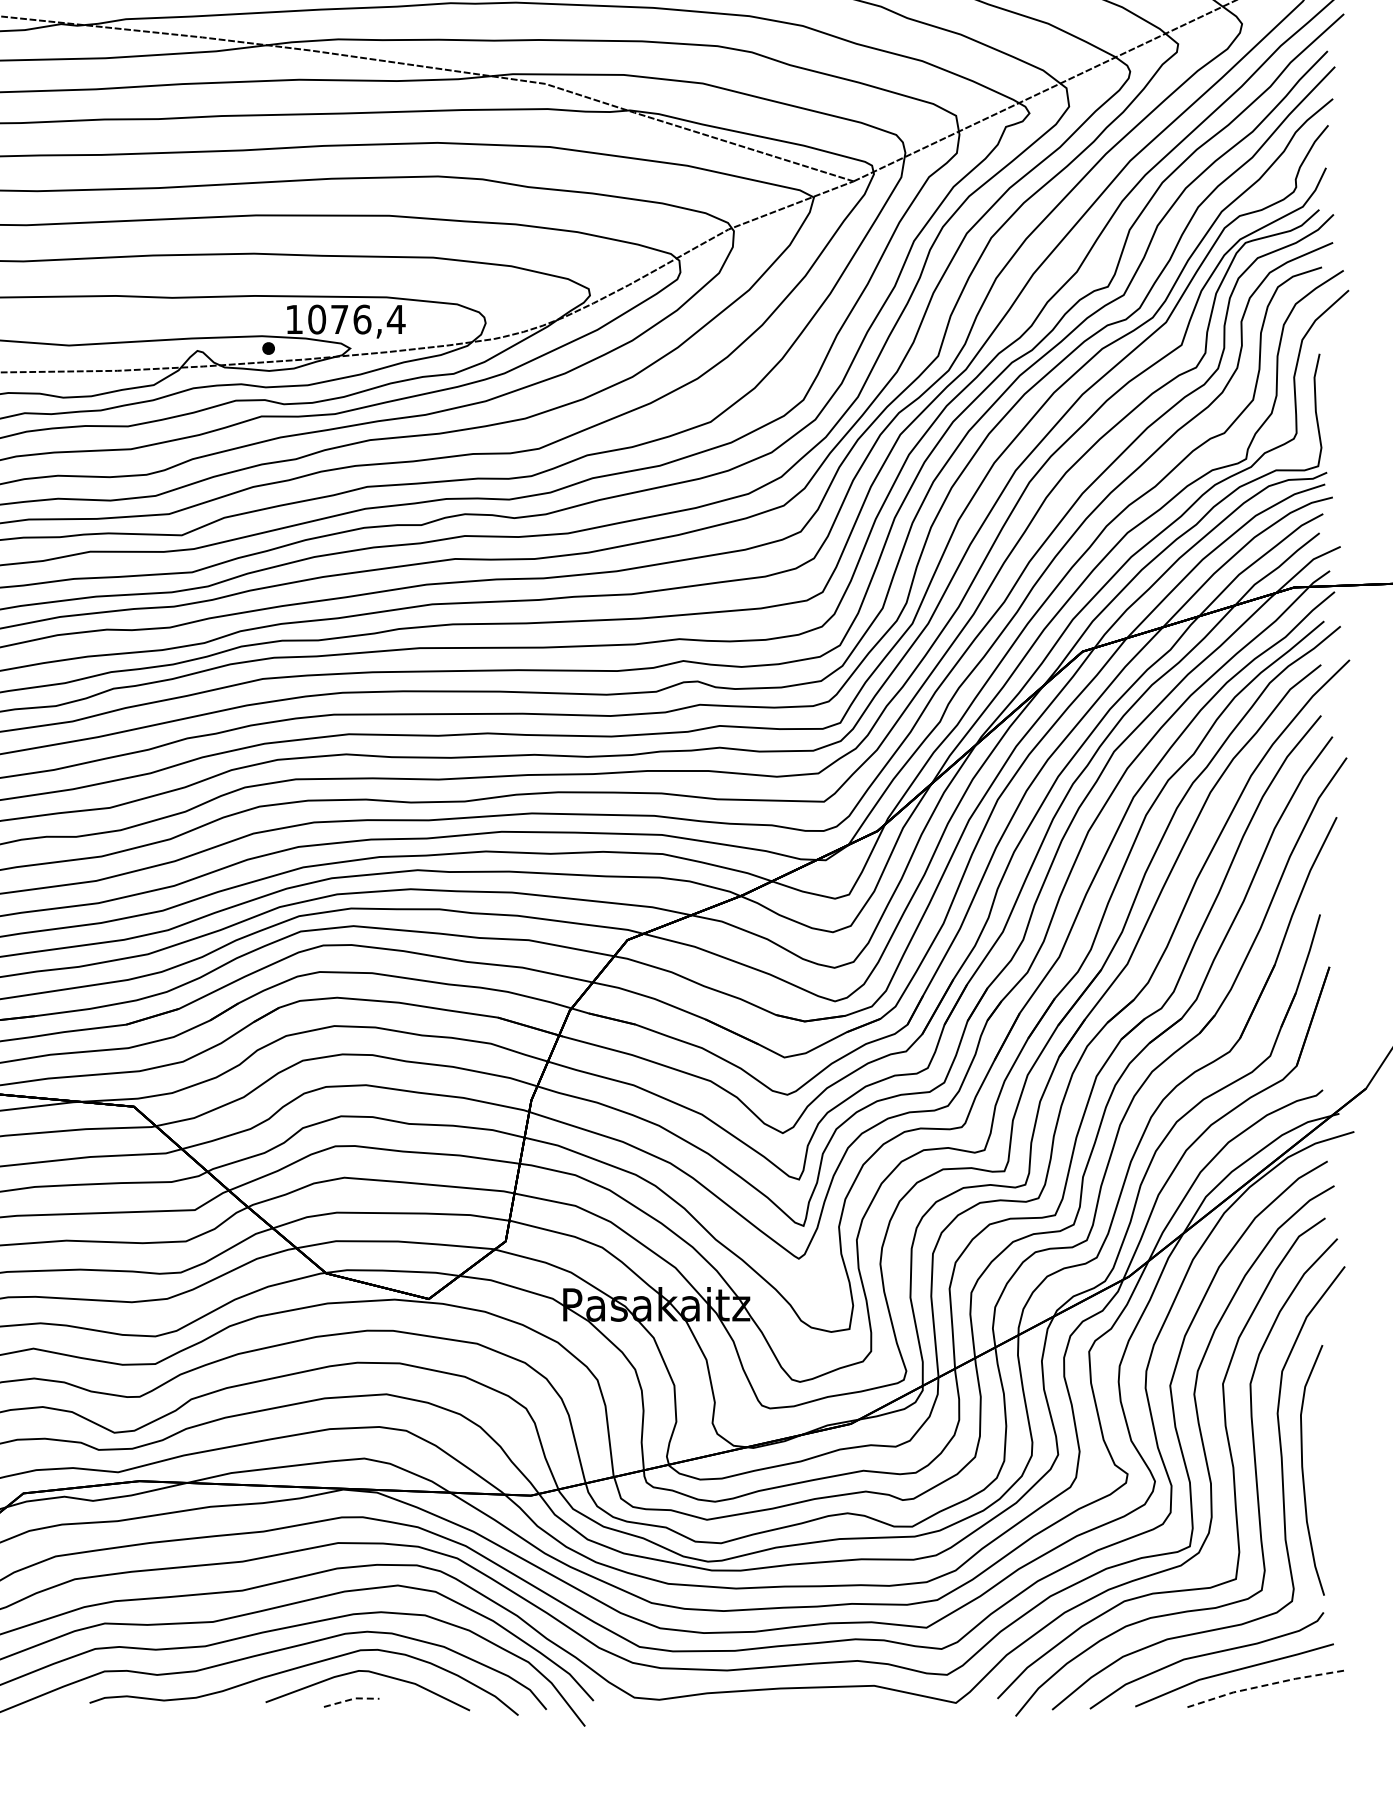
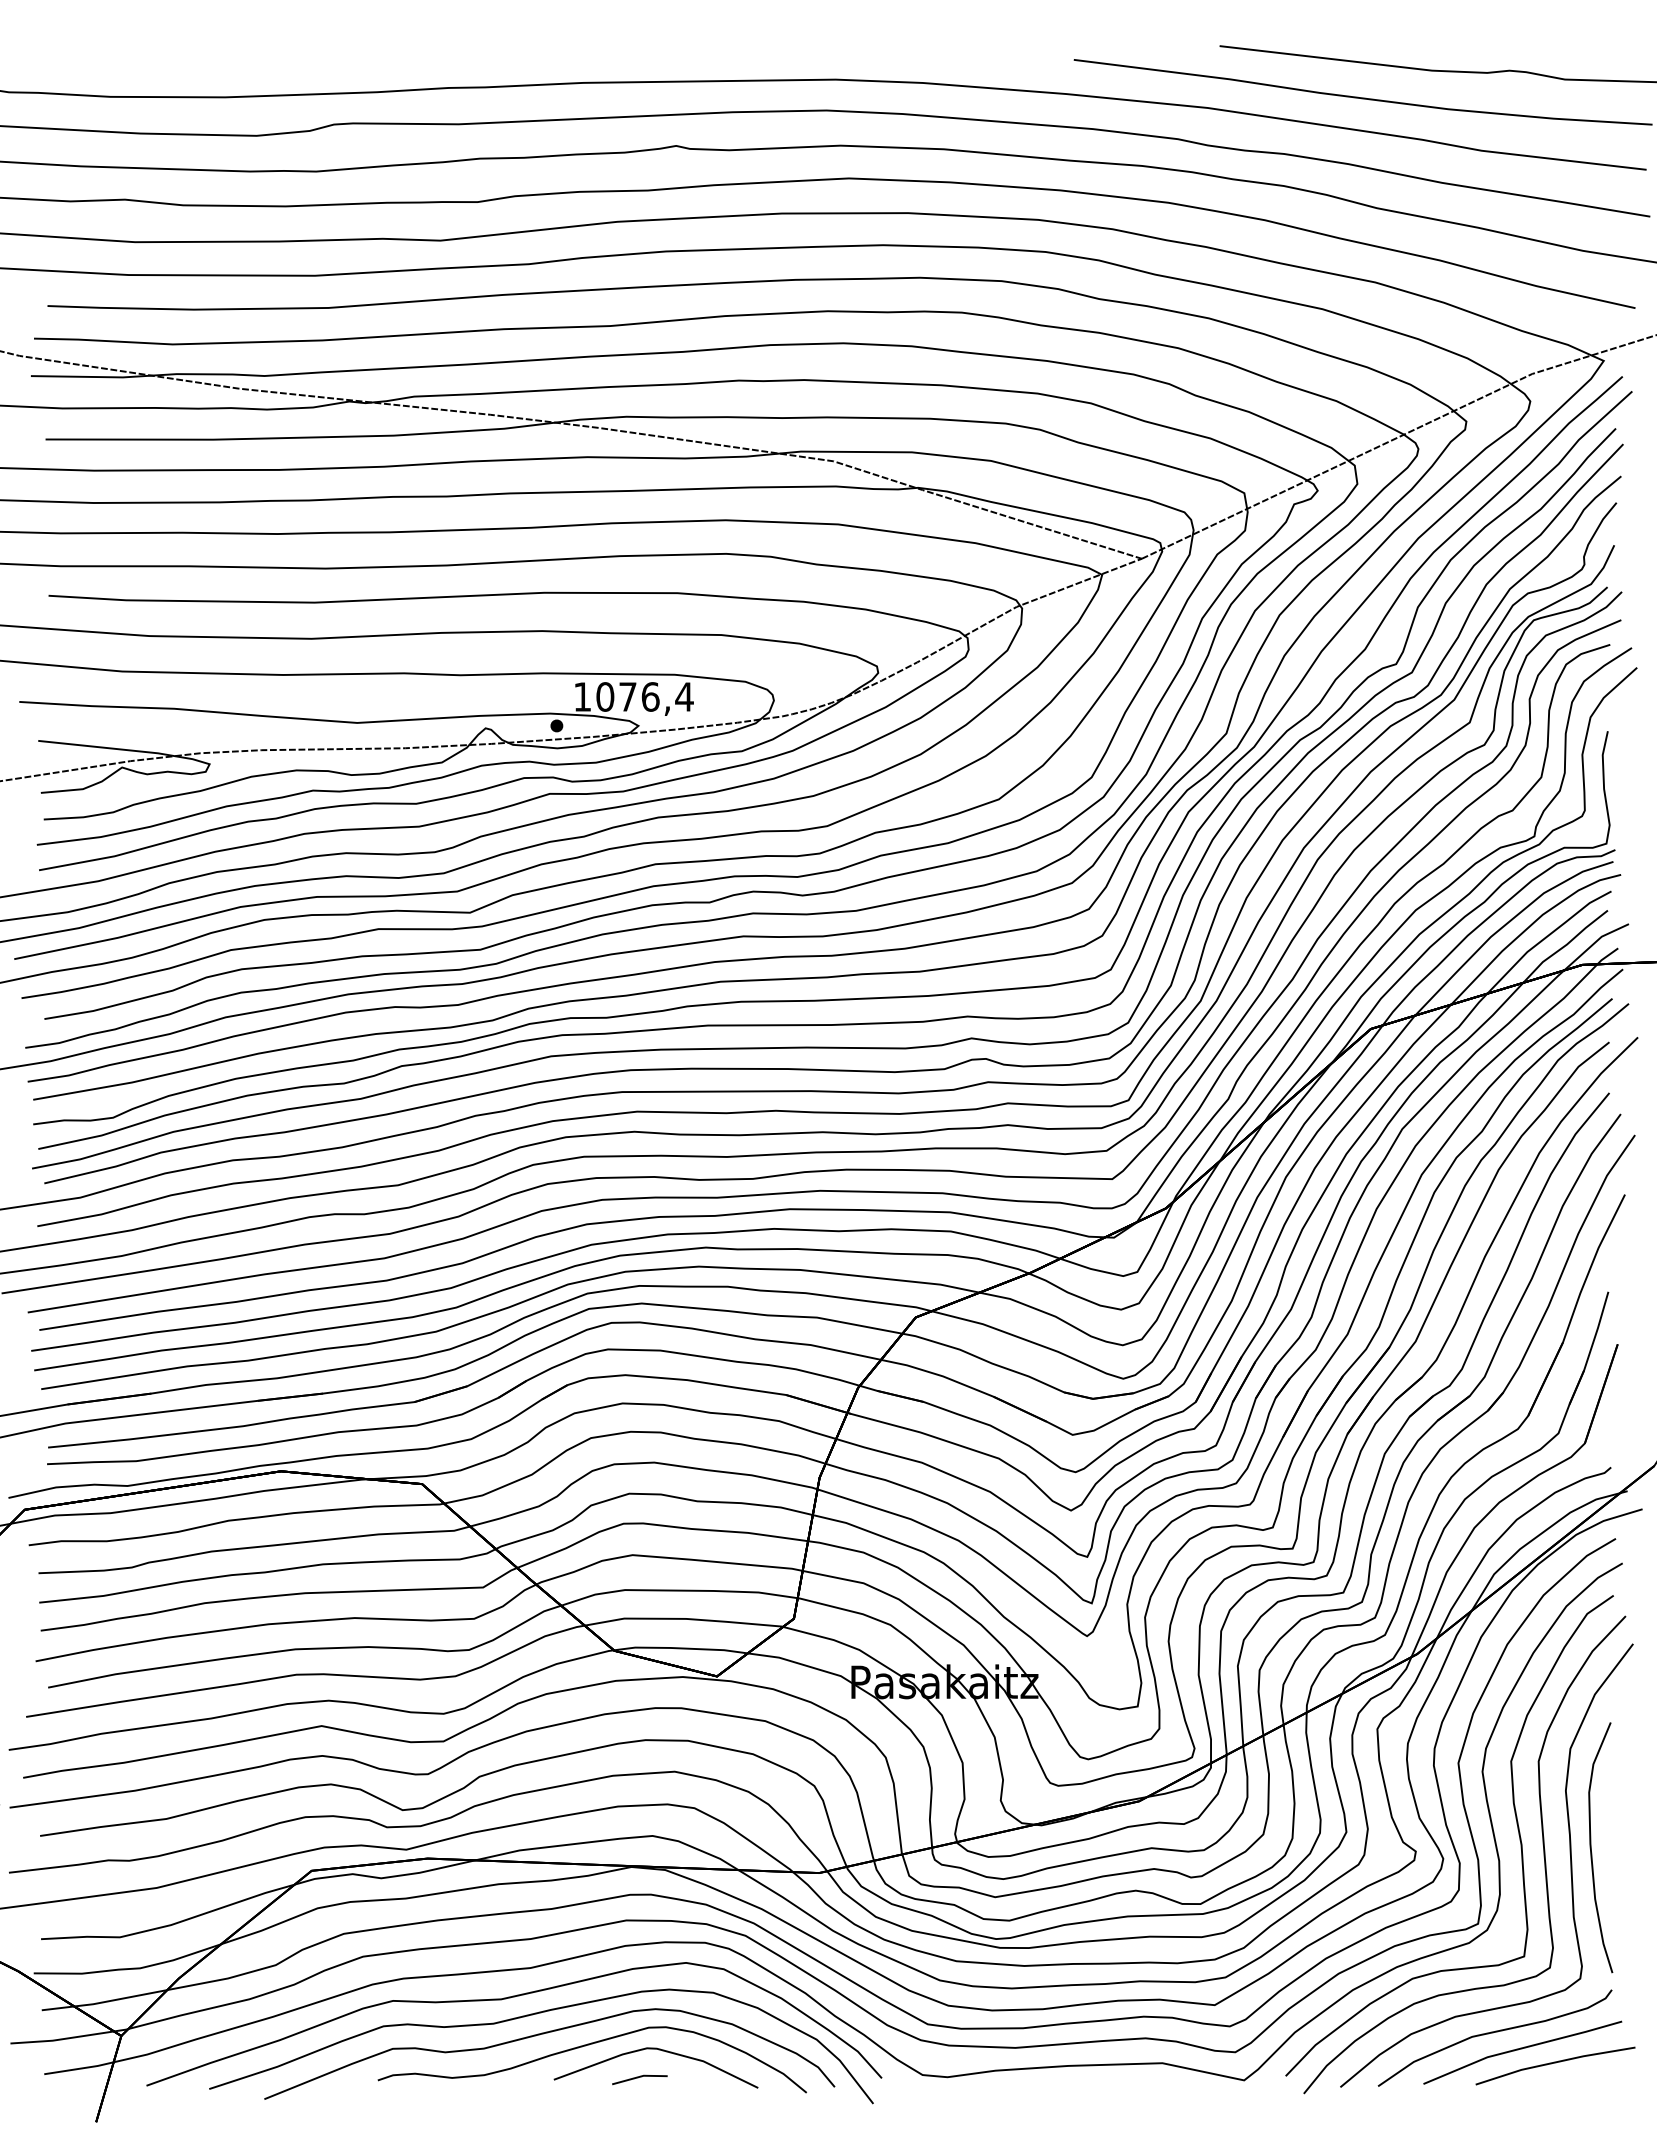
line: (1266, 1685) -> (1554, 2062), dashed -> solid
line: (352, 1699) -> (640, 2076), dashed -> solid

